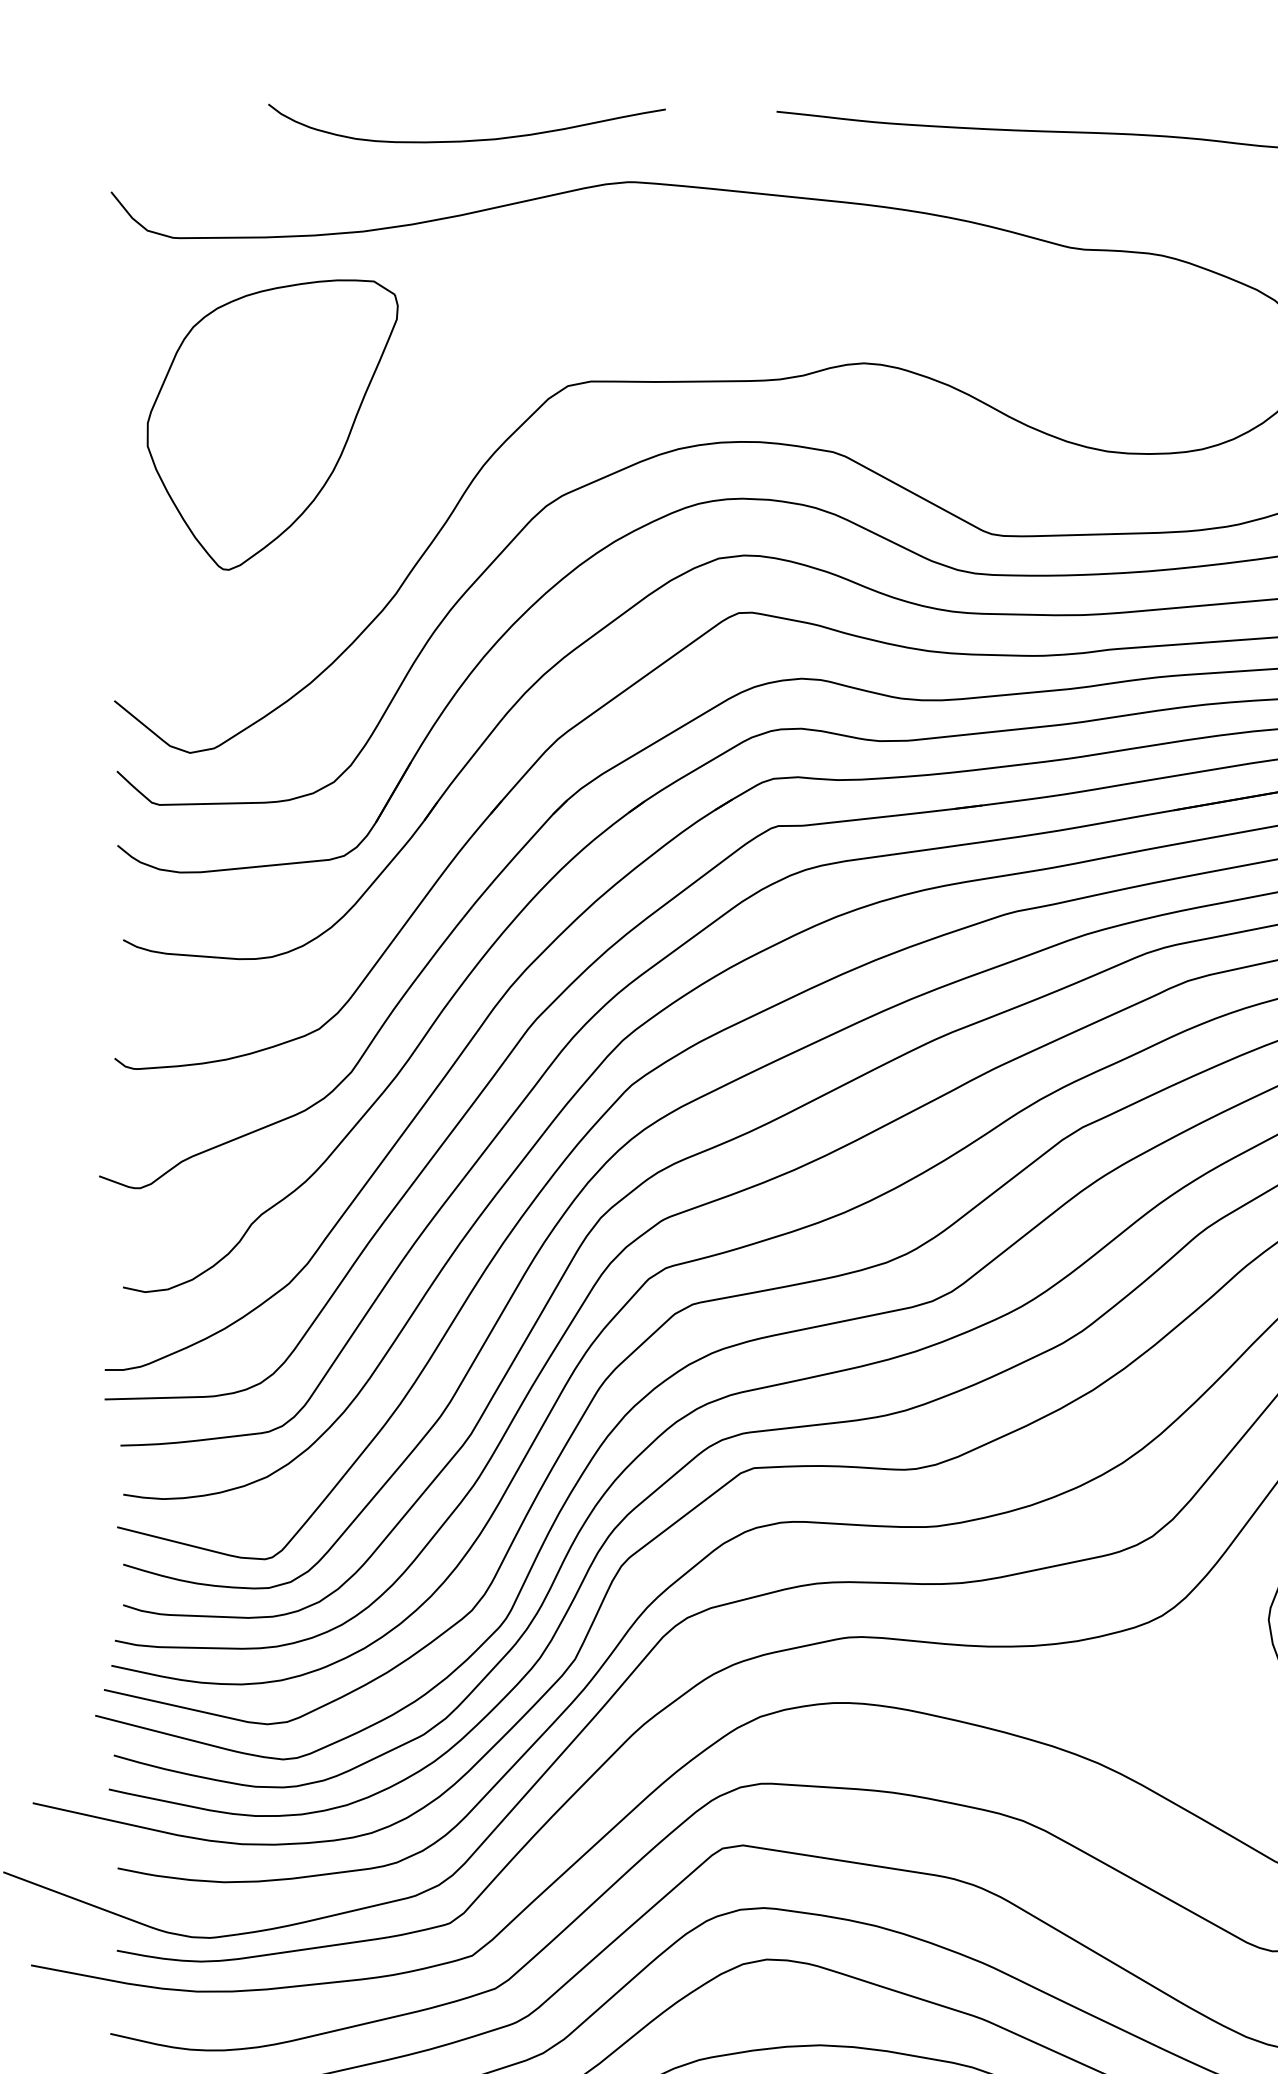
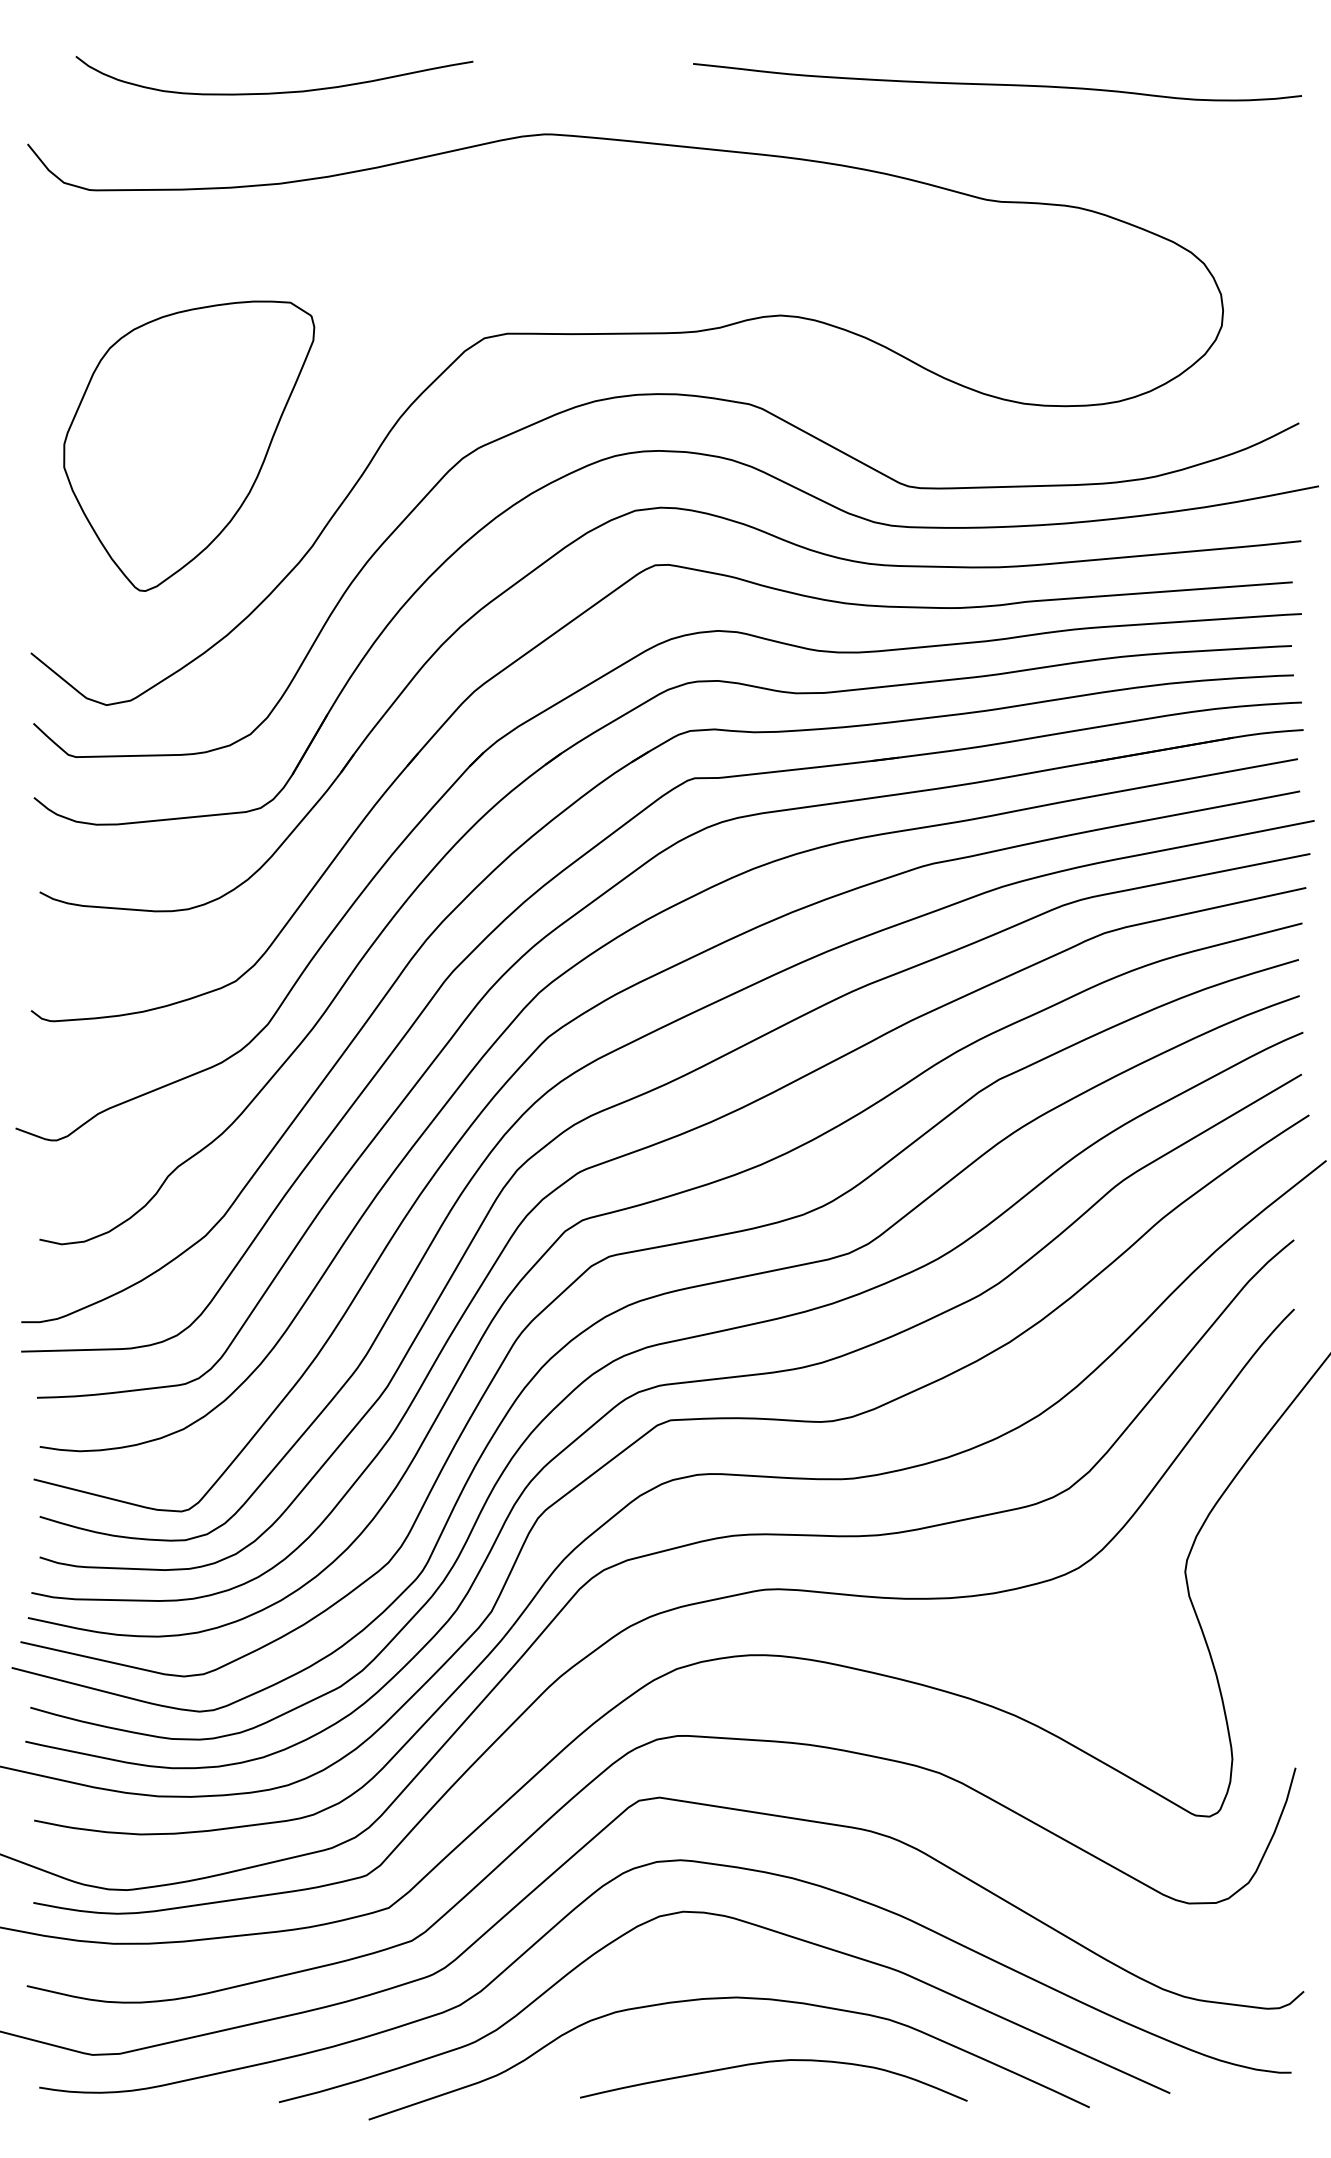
curve: (466, 140) -> (274, 92), moved
part: (272, 424) -> (189, 445), moved

